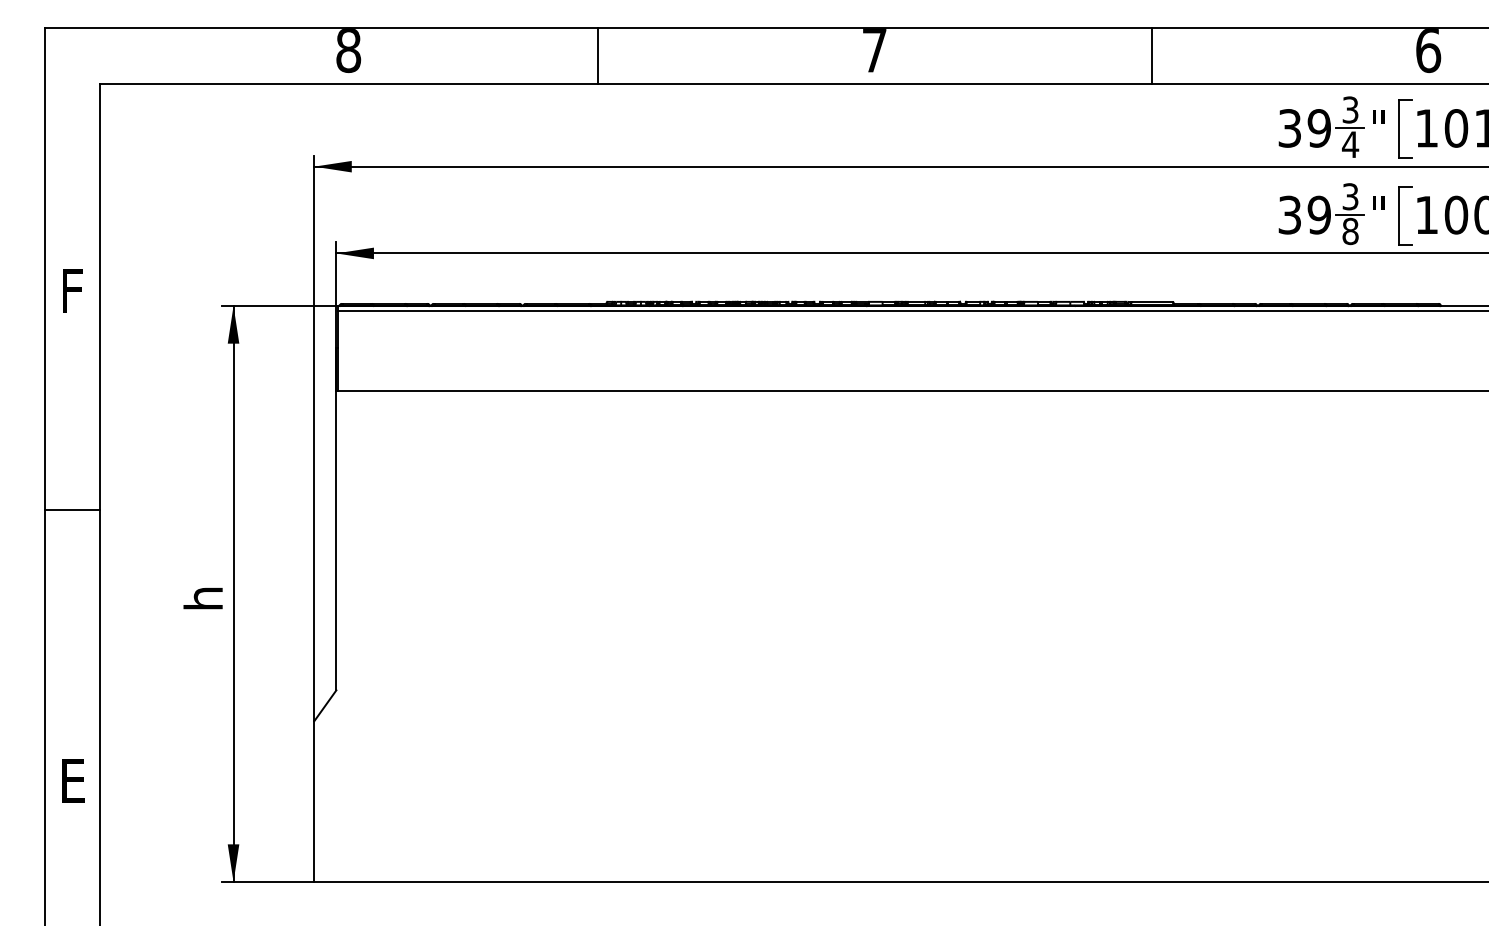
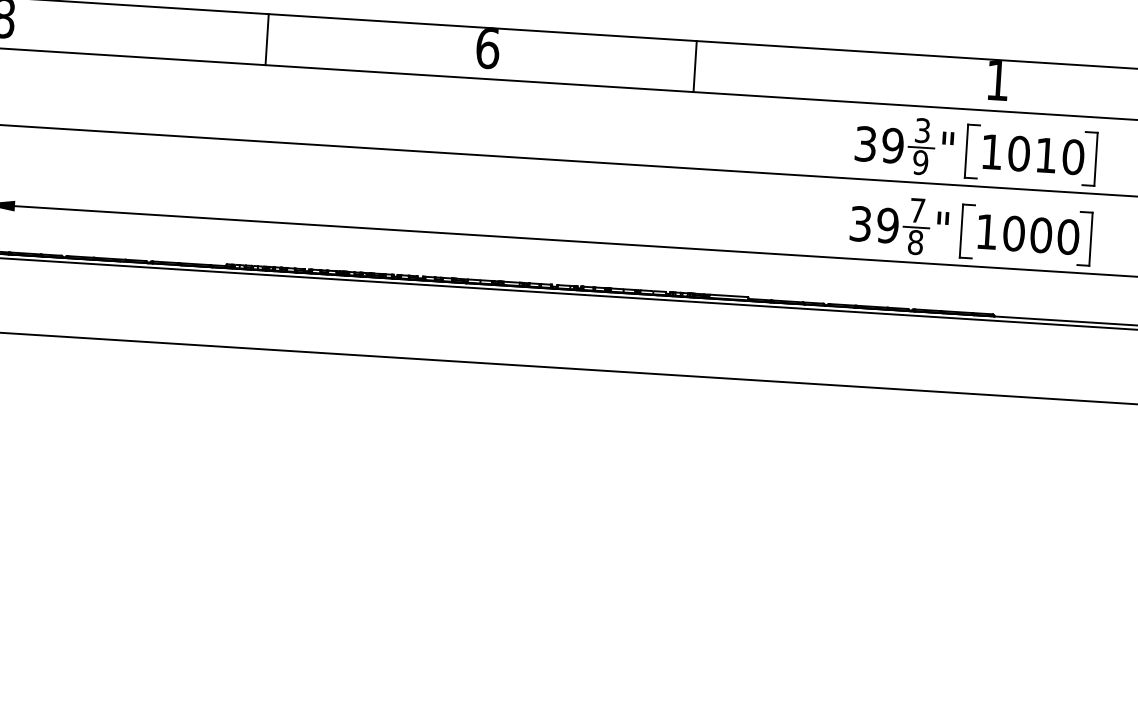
text: (874, 51) -> (487, 49), 7 -> 6
text: (1428, 51) -> (997, 81), 6 -> 1
line: (598, 55) -> (267, 39), moved
line: (1152, 55) -> (695, 65), moved
text: (1350, 144) -> (920, 162), 4 -> 9
text: (1350, 196) -> (917, 210), 3 -> 7

